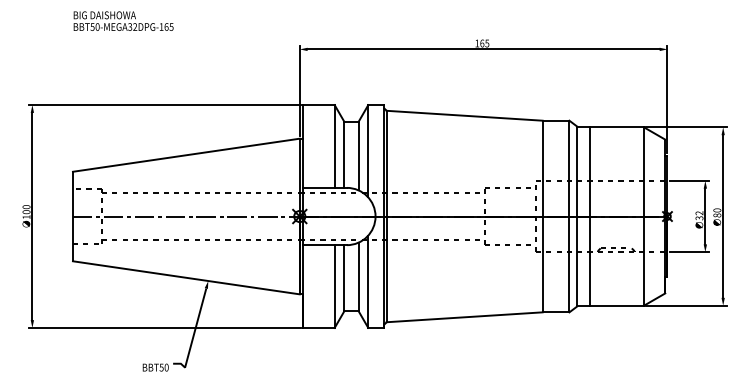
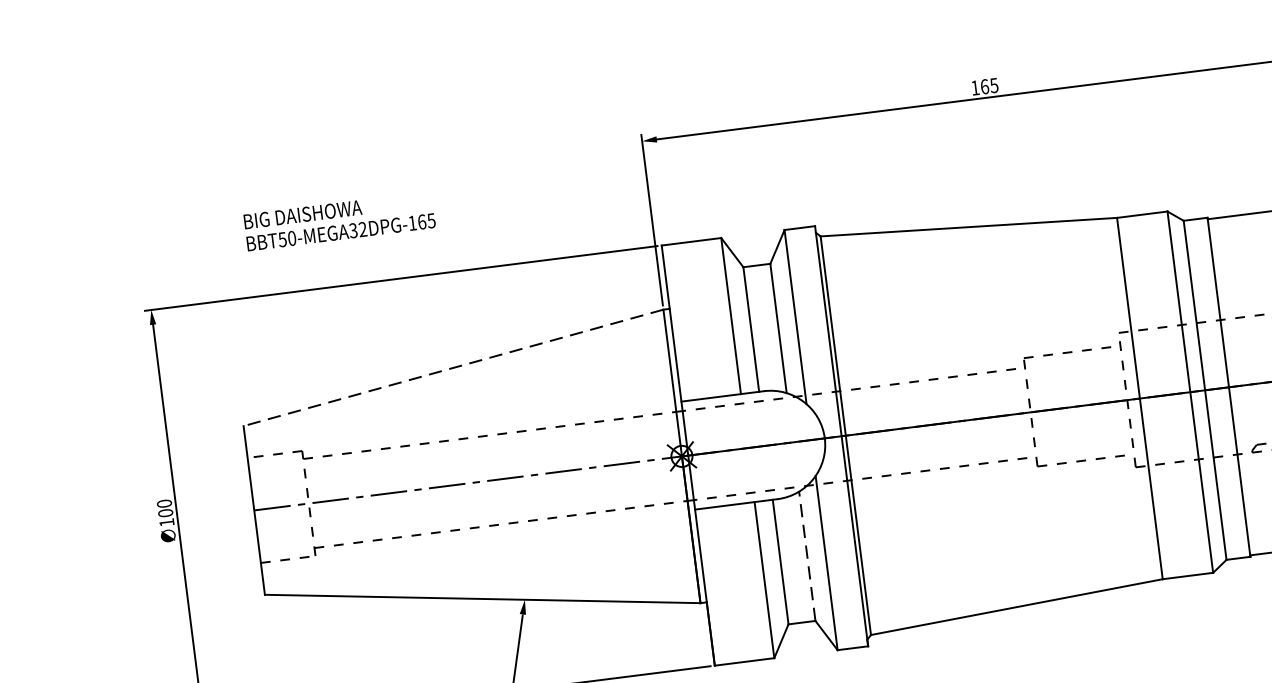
text: (123, 20) -> (339, 219), moved
line: (186, 155) -> (453, 368), solid -> dashed
line: (358, 276) -> (806, 555), solid -> dashed

